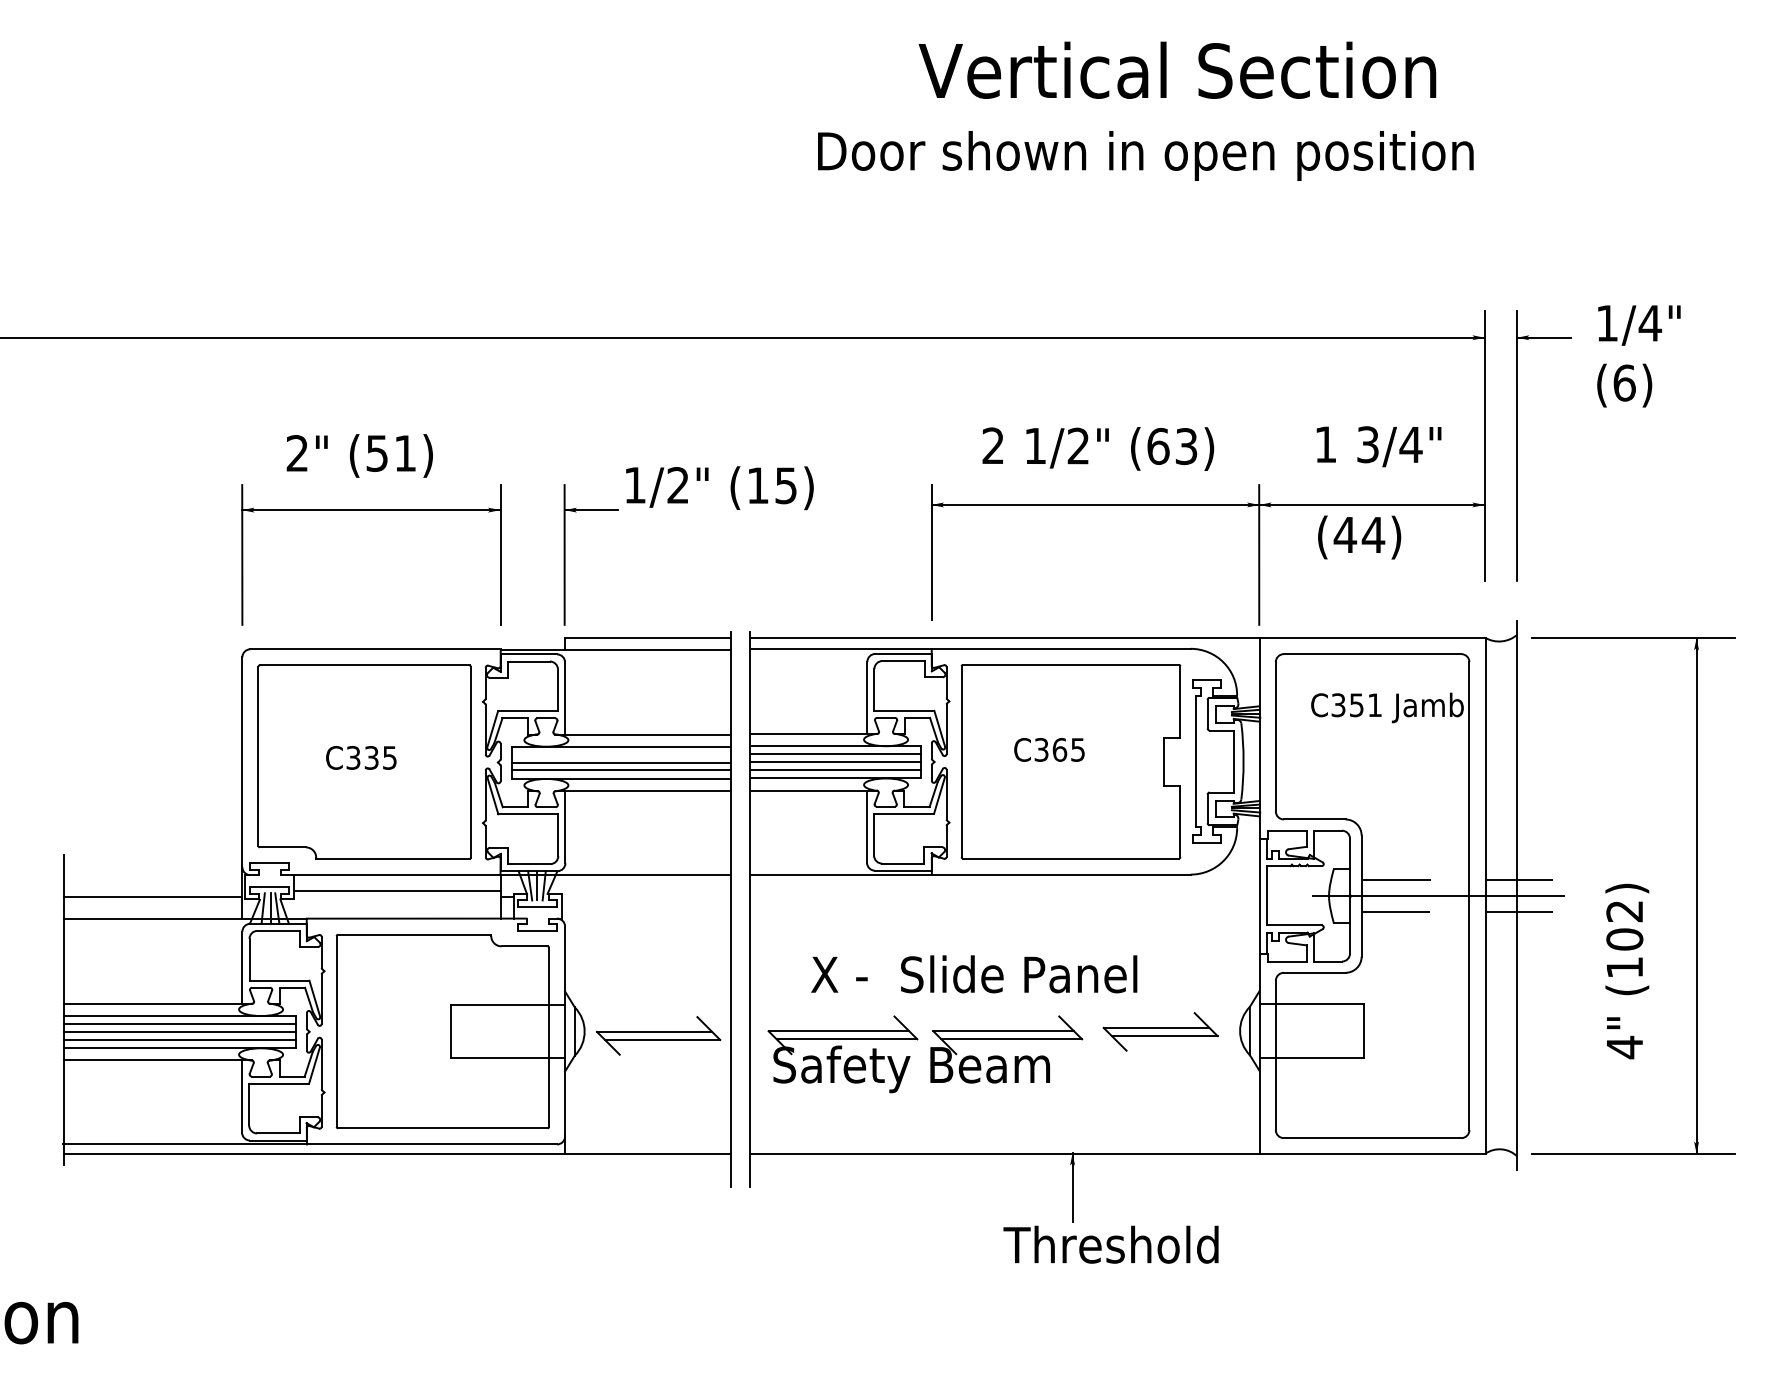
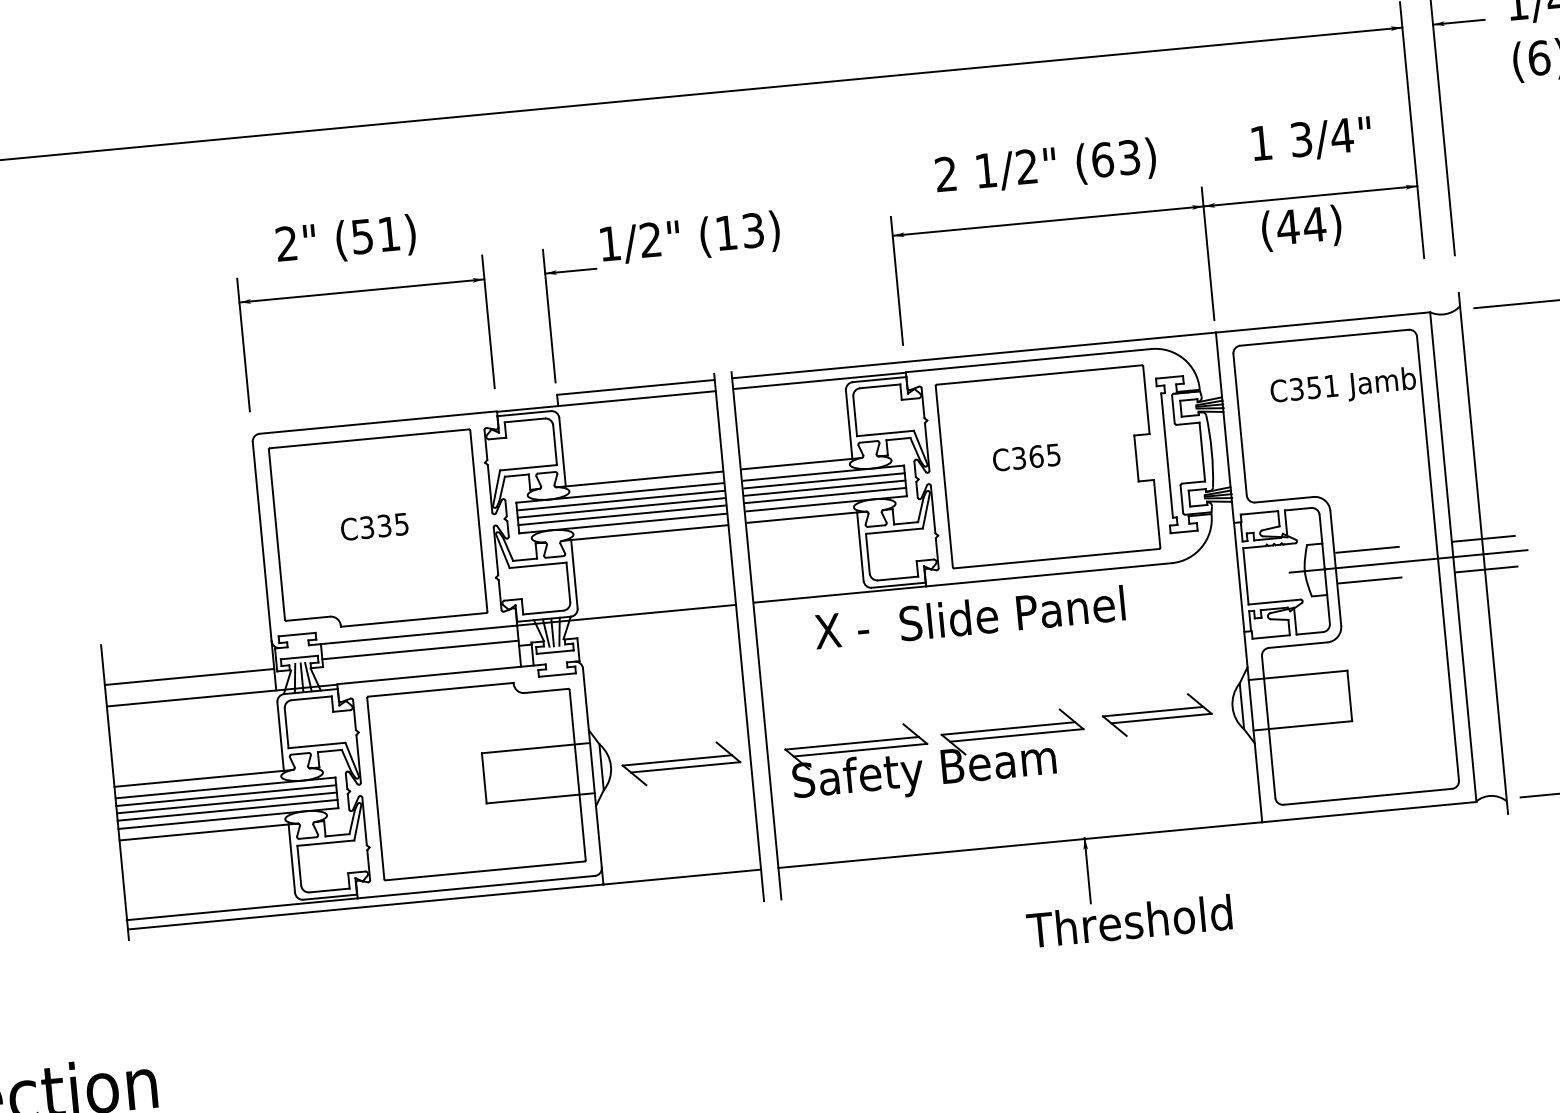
text: (786, 485) -> (753, 230), (15) -> (13)
line: (620, 754) -> (620, 500), added
text: (974, 974) -> (969, 617), moved

